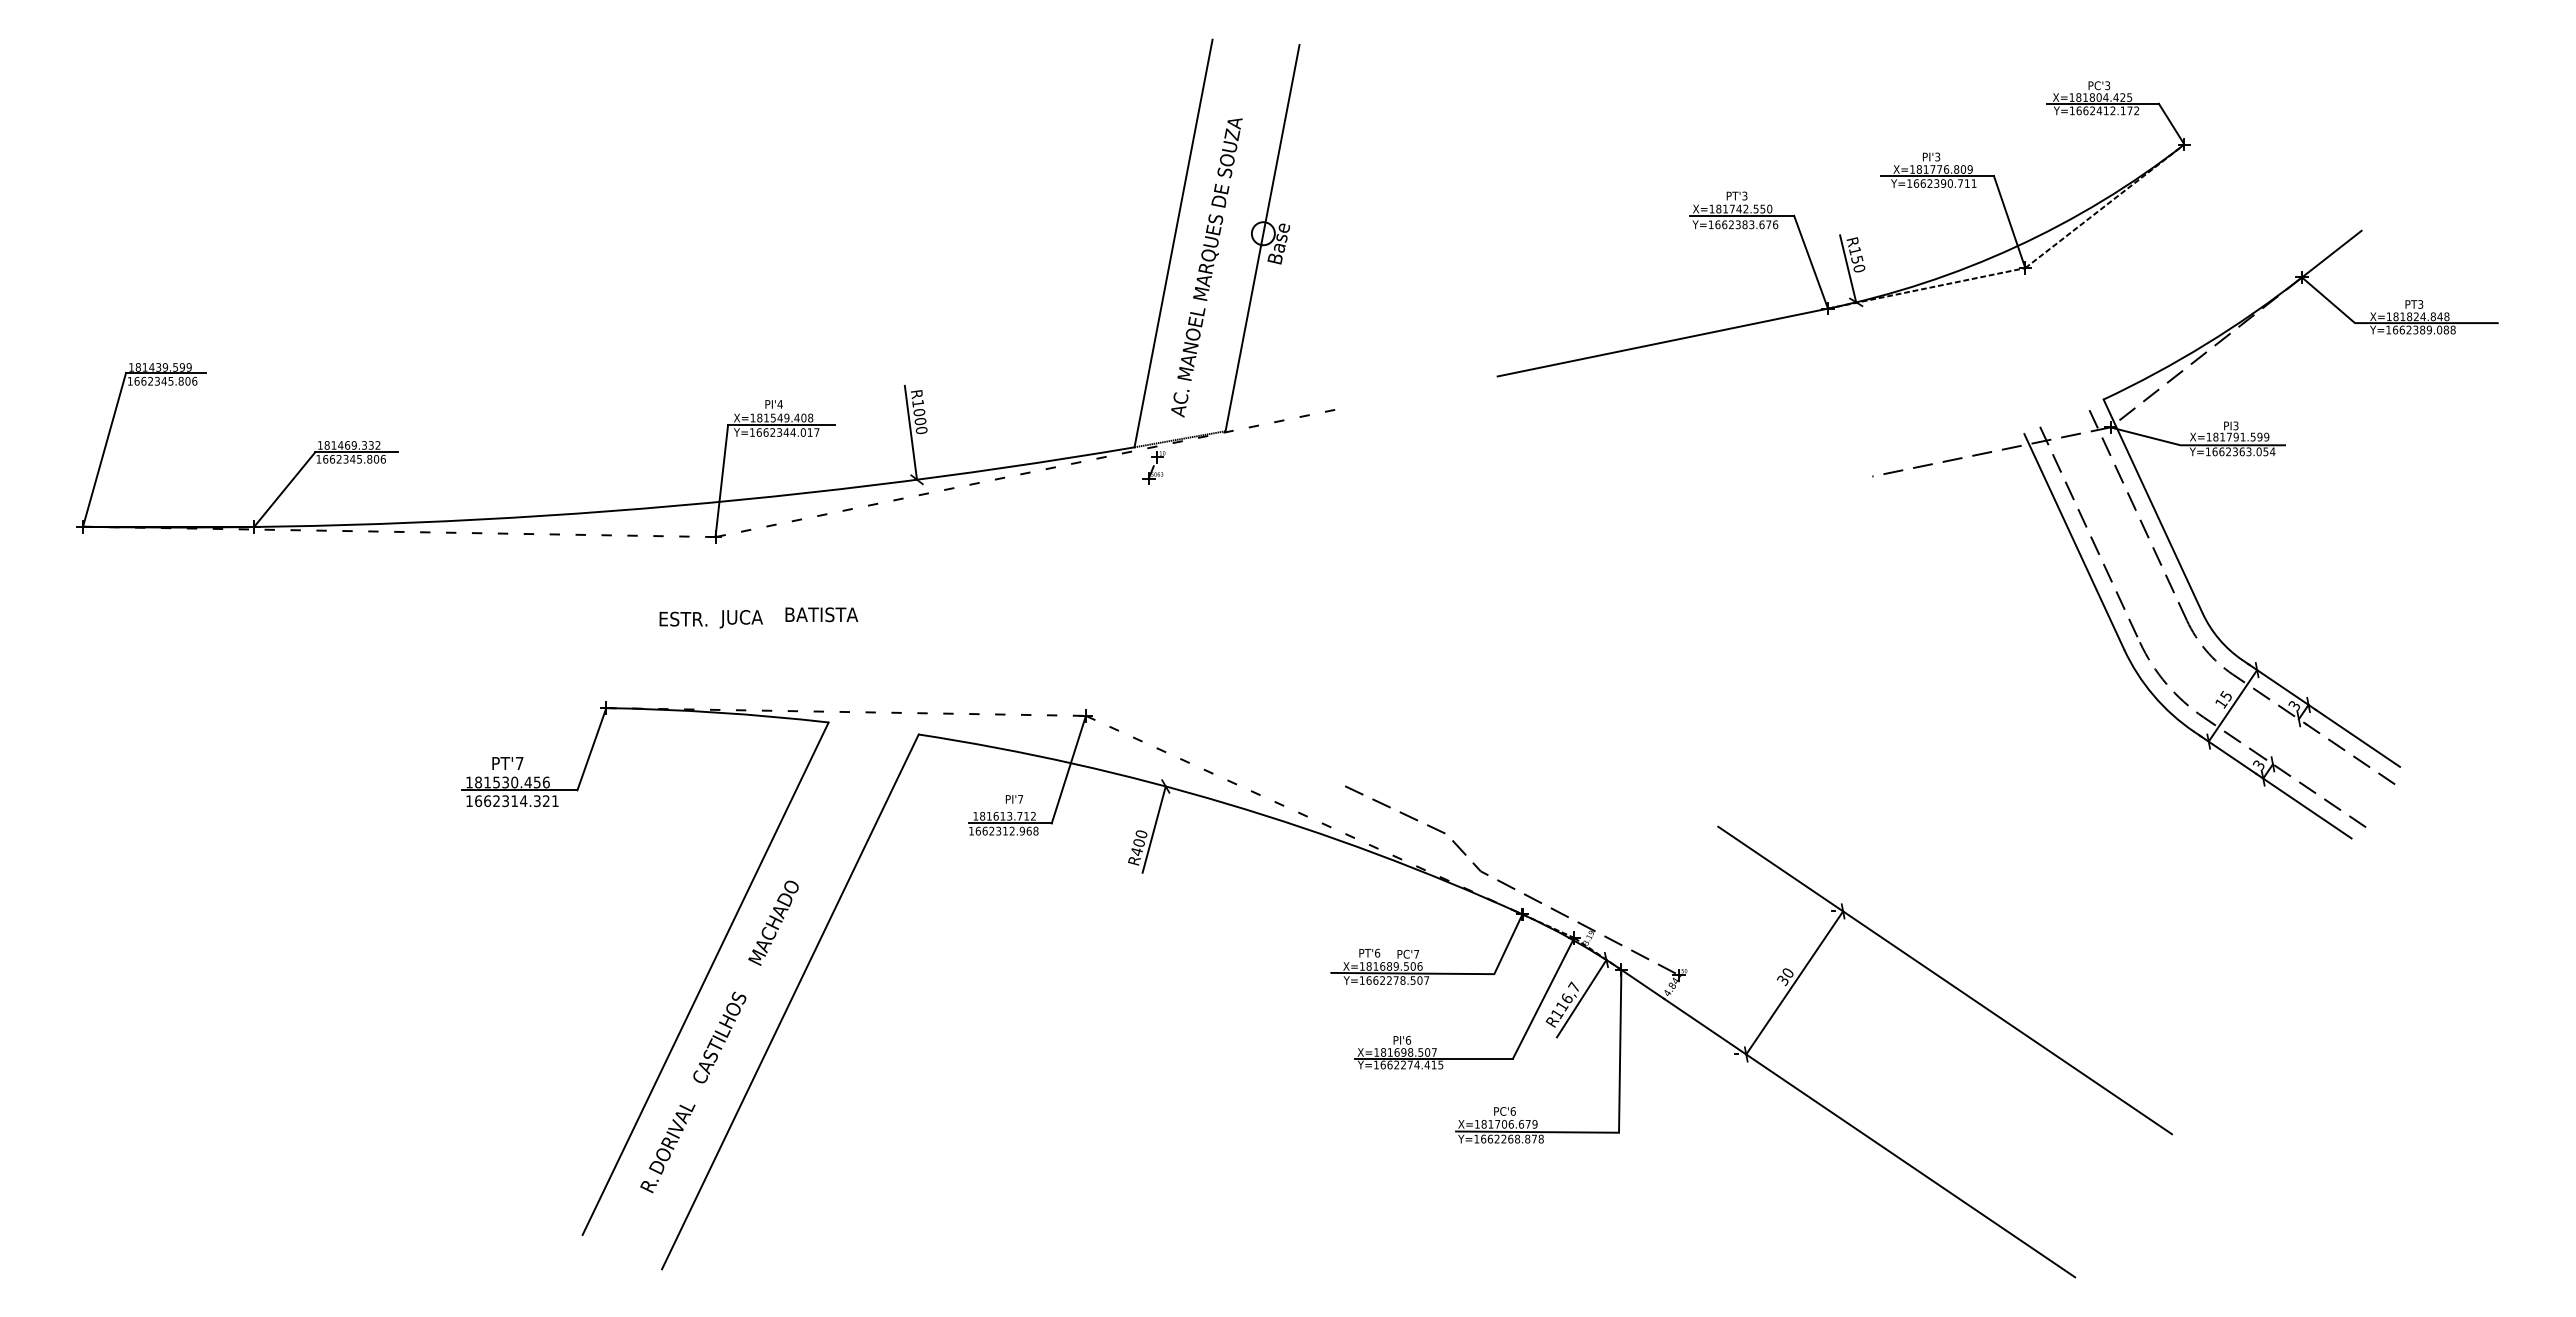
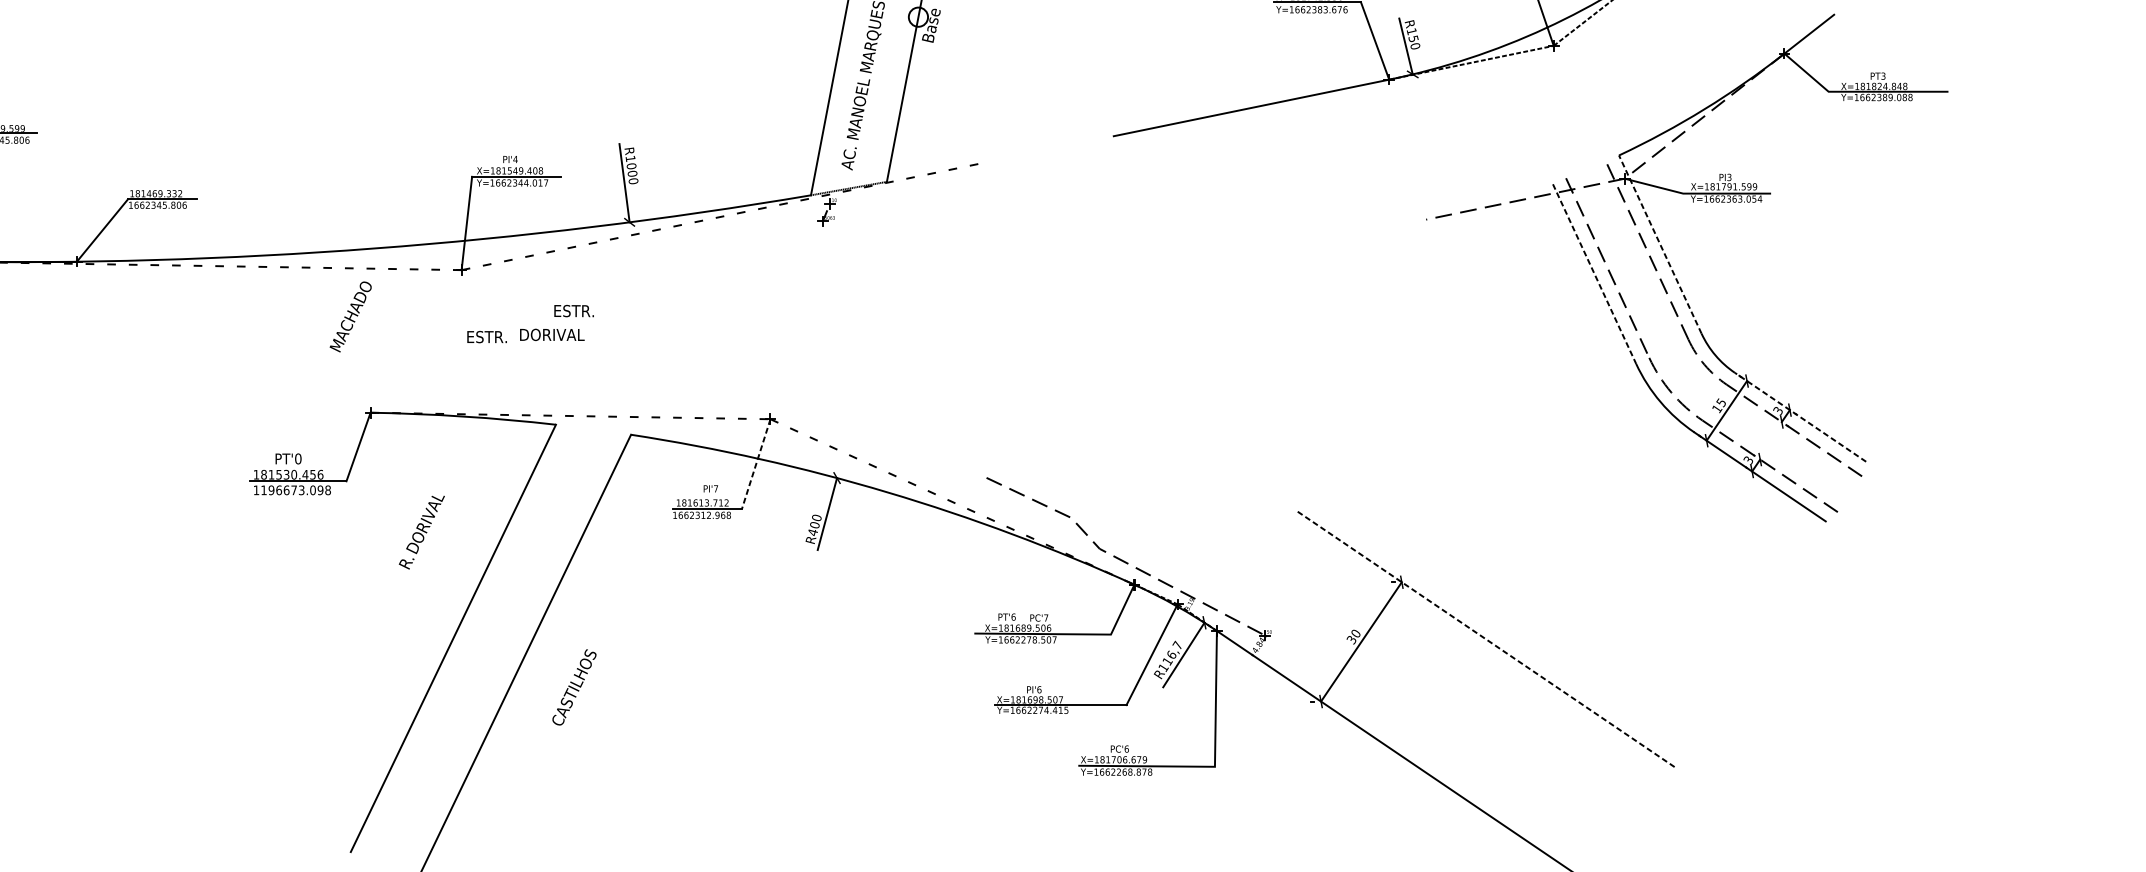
line: (2153, 506) -> (1660, 244), solid -> dashed
line: (2074, 541) -> (1594, 273), solid -> dashed
text: (825, 614) -> (553, 334), BATISTA -> DORIVAL
text: (683, 618) -> (574, 310), moved
text: (744, 619) -> (485, 338), JUCA -> ESTR.
line: (2320, 713) -> (1799, 417), solid -> dashed
text: (519, 763) -> (298, 458), PT'7 -> PT'0
line: (1068, 770) -> (755, 464), solid -> dashed
text: (516, 801) -> (295, 490), 1662314.321 -> 1196673.098
text: (773, 922) -> (350, 316), moved
line: (1945, 980) -> (1487, 639), solid -> dashed
text: (719, 1037) -> (574, 687), moved
text: (667, 1148) -> (421, 532), moved

